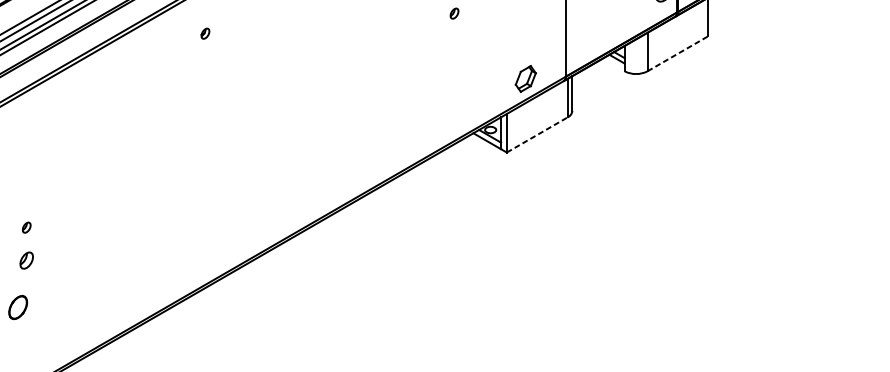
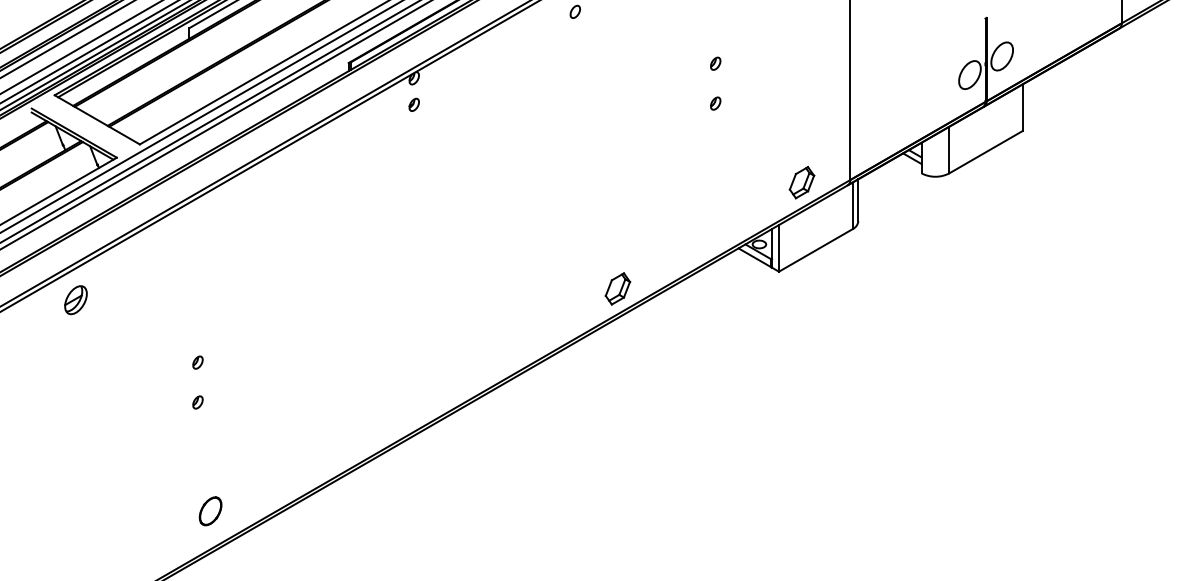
part: (204, 33) -> (413, 104), moved
line: (678, 54) -> (986, 152), dashed -> solid
line: (537, 135) -> (815, 250), dashed -> solid
part: (373, 166) -> (617, 288), added
part: (26, 260) -> (197, 402), size x0.62
part: (18, 307) -> (210, 511), moved

